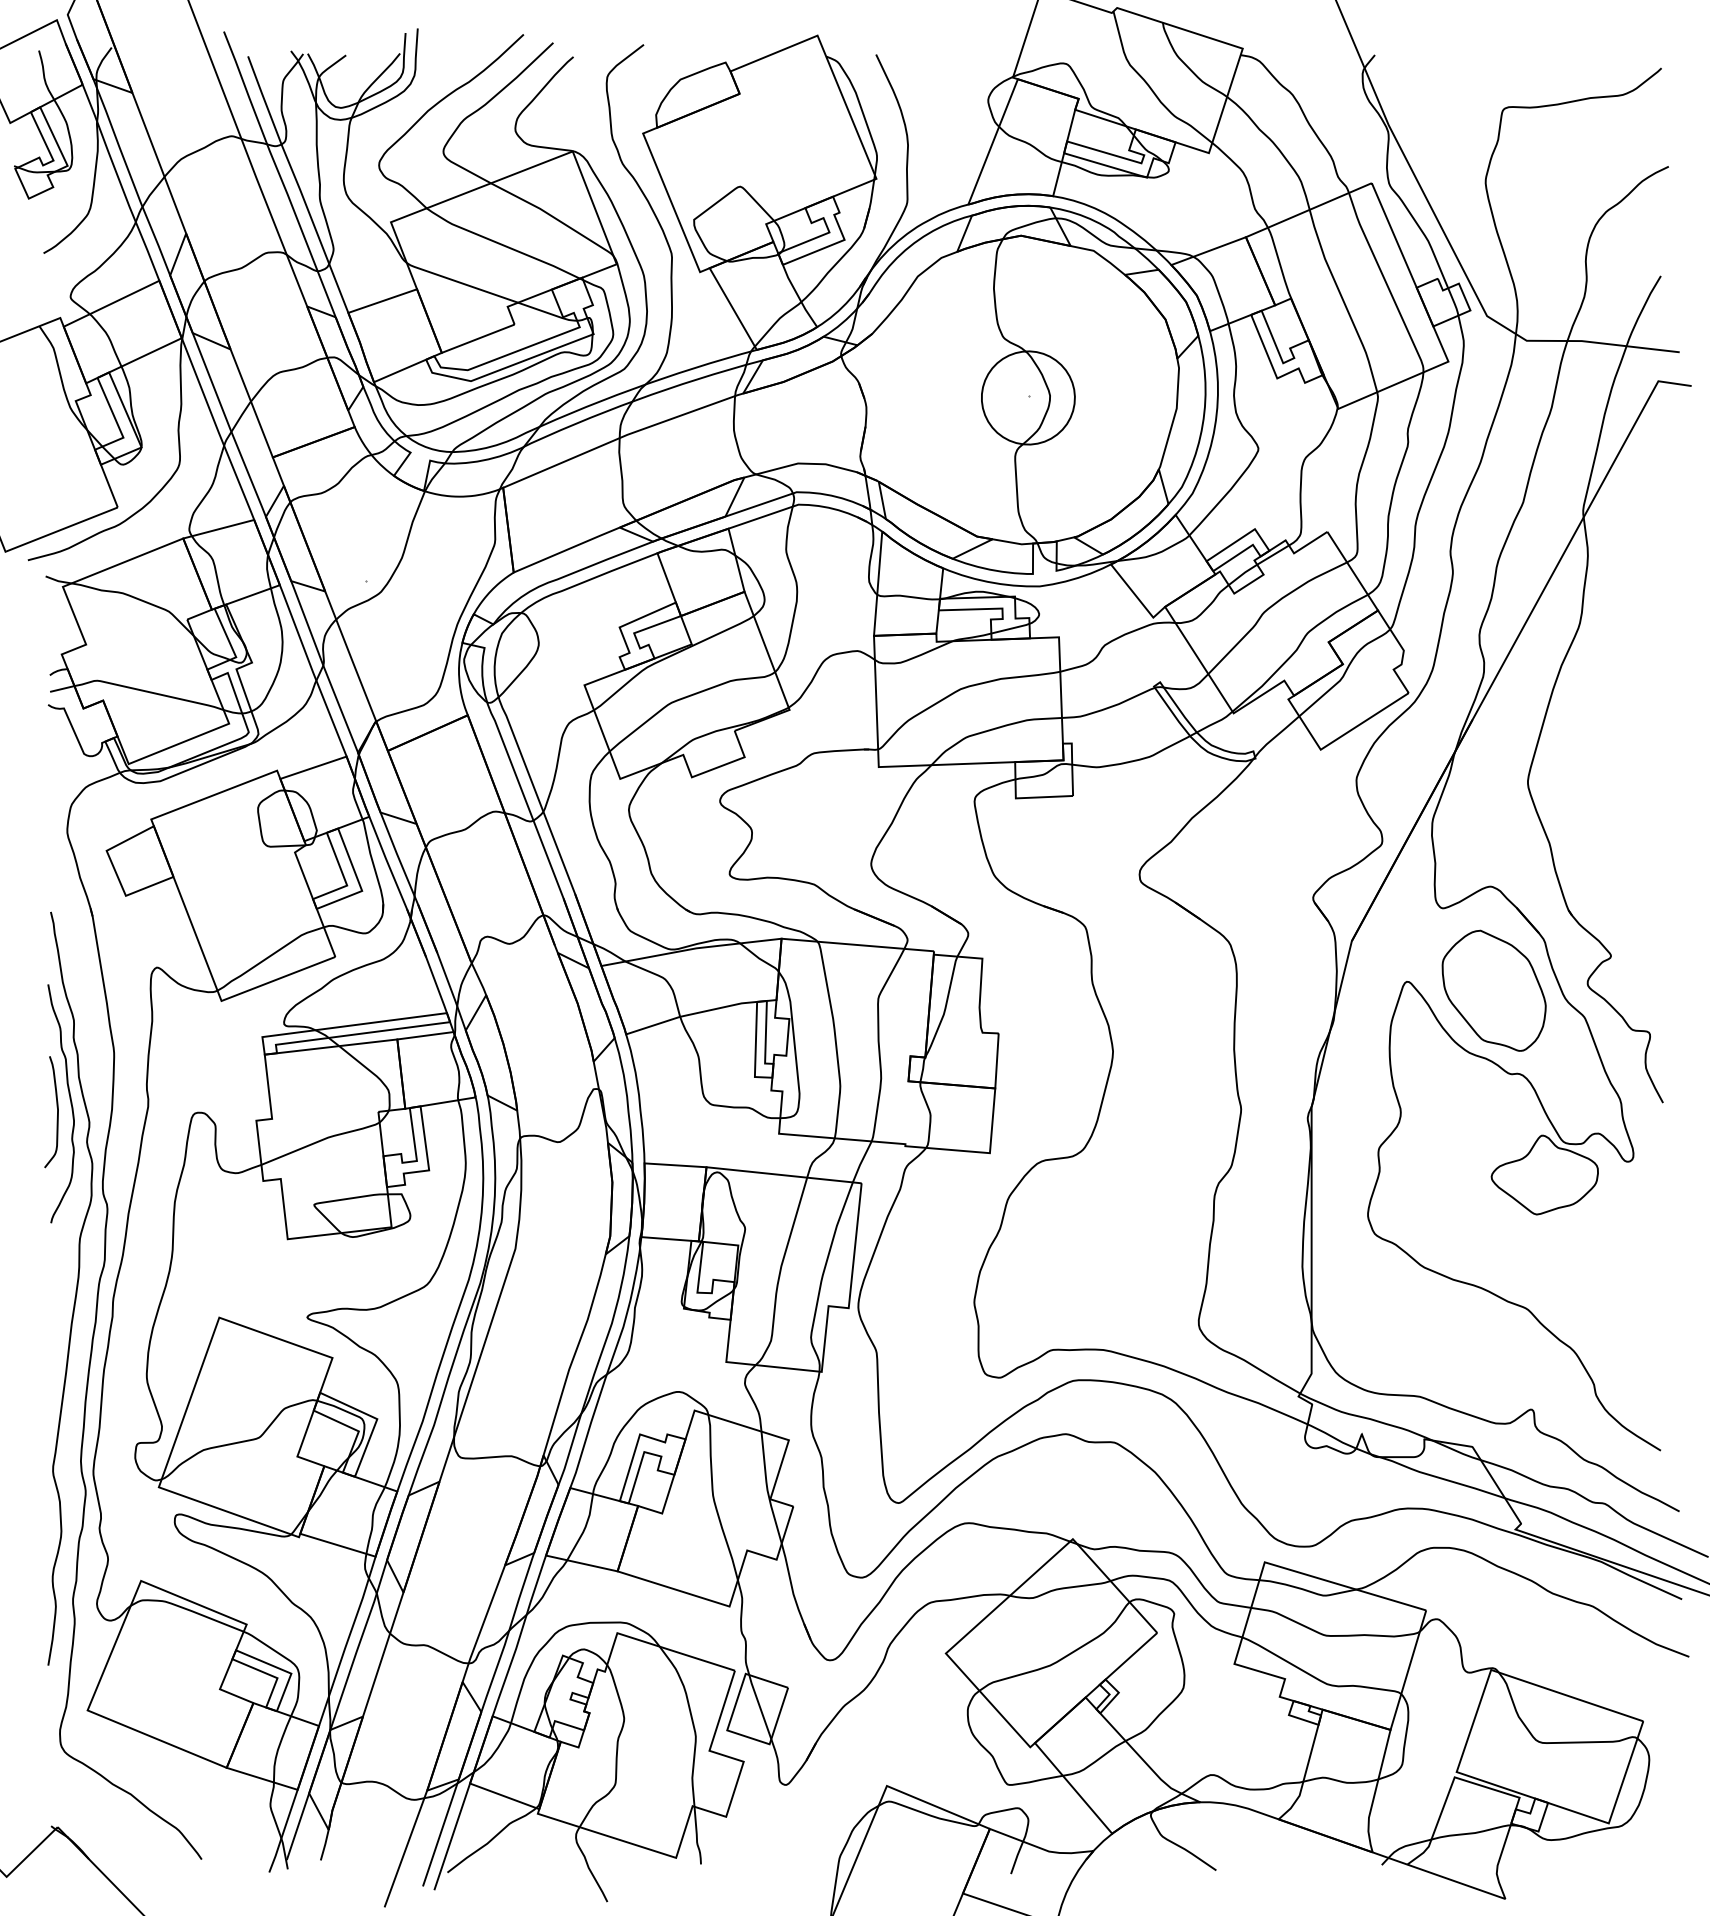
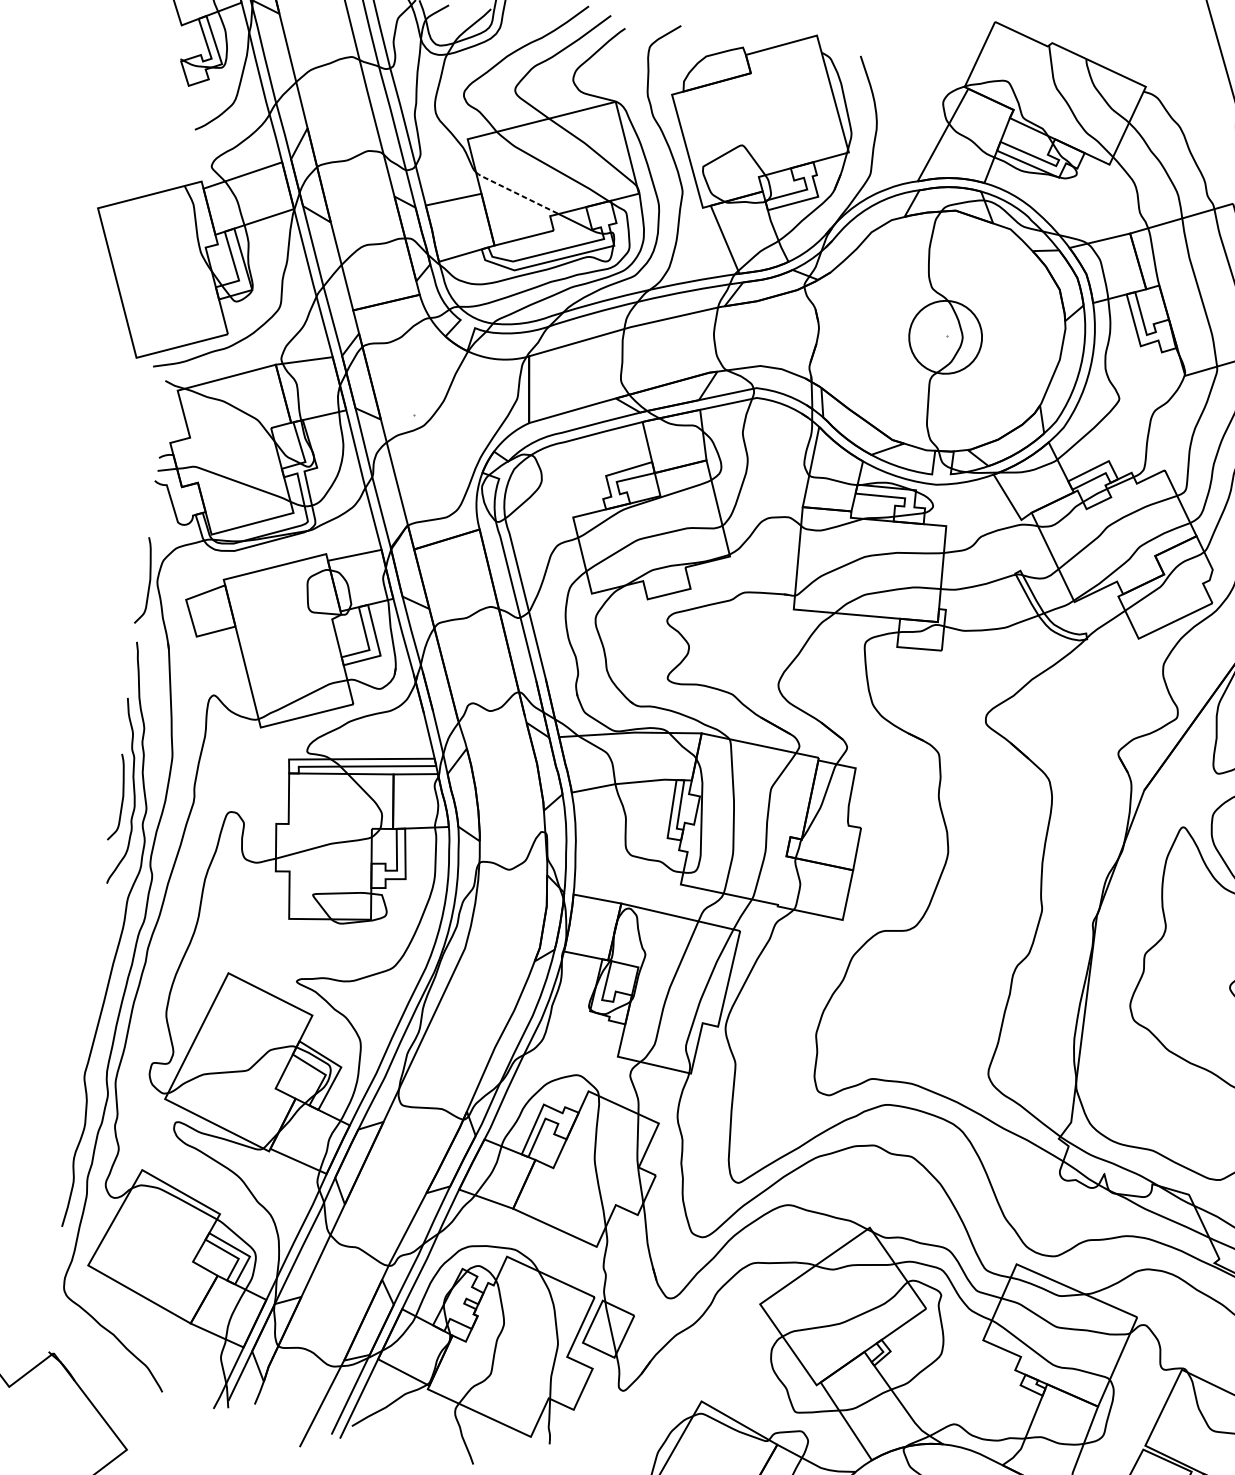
line: (460, 282) -> (515, 192), solid -> dashed
curve: (57, 833) -> (149, 581), added

